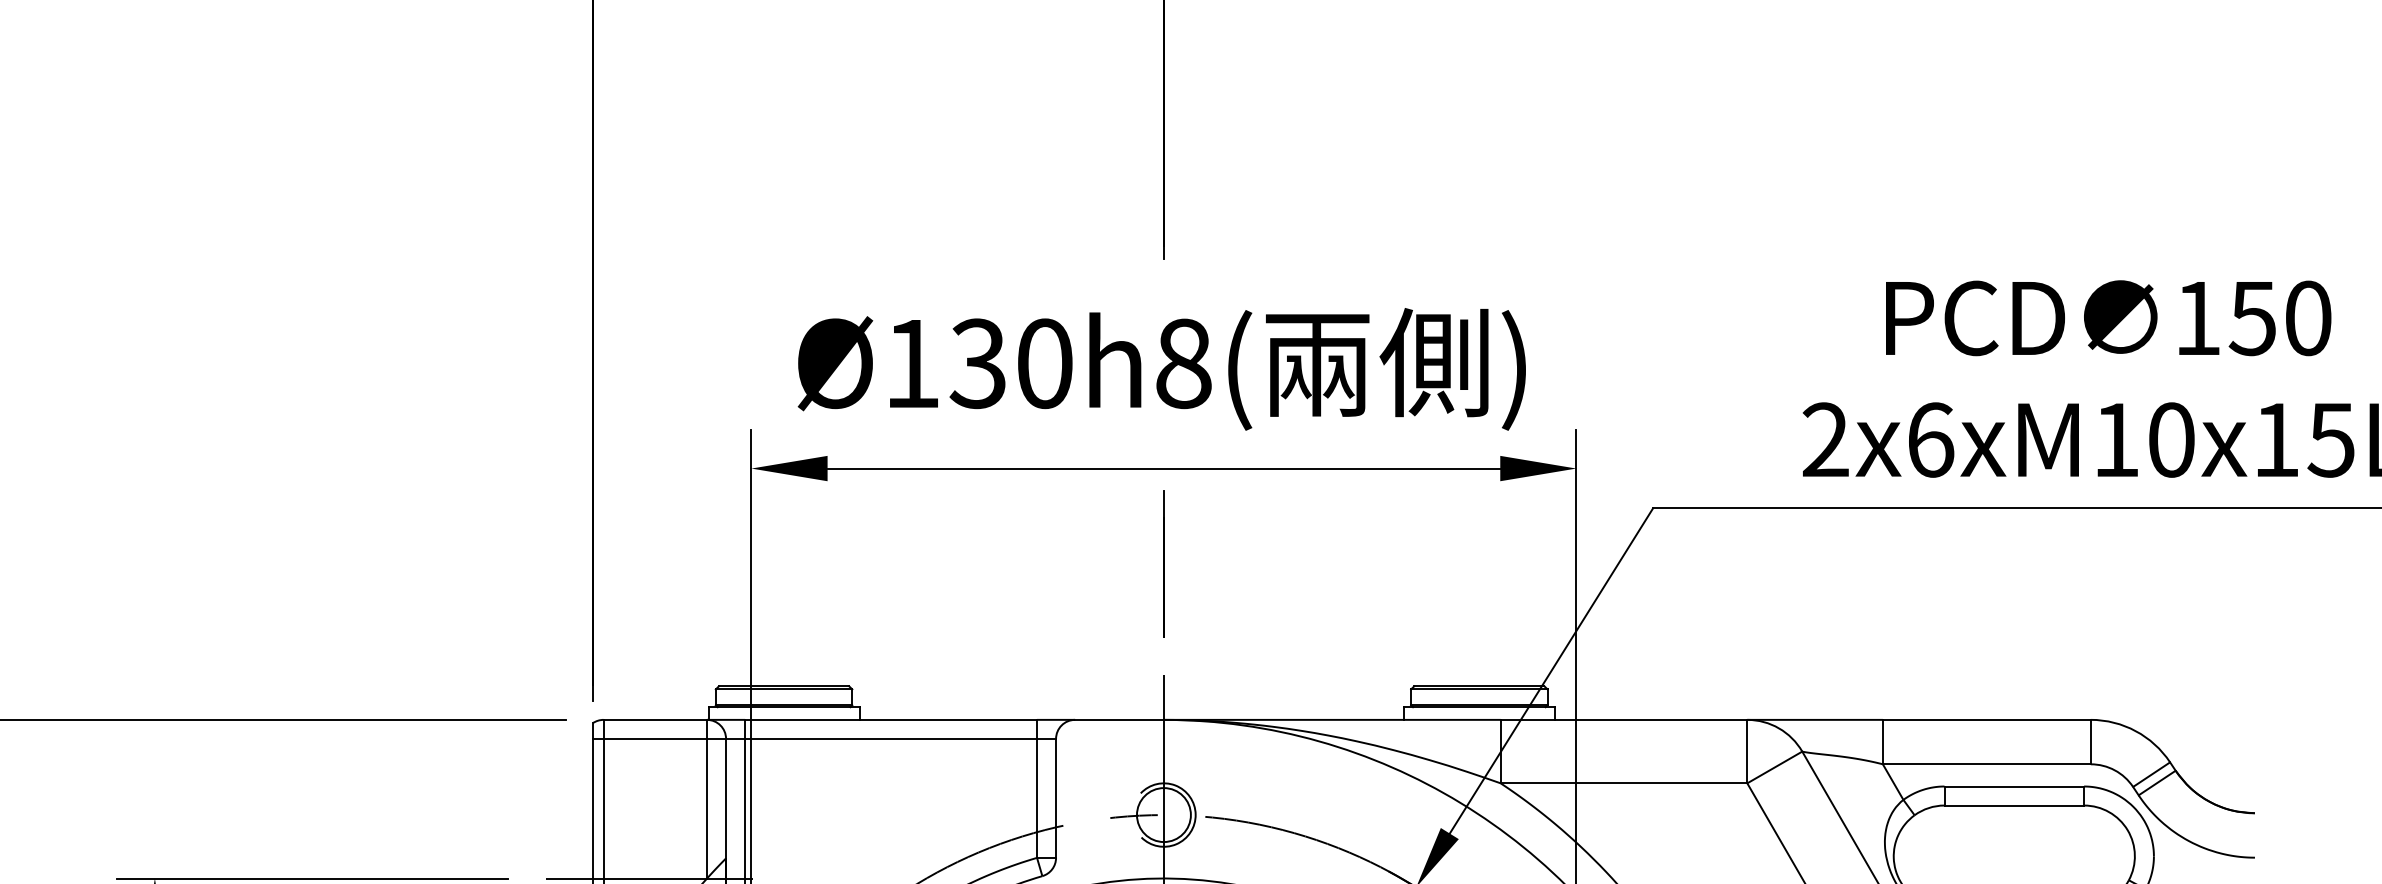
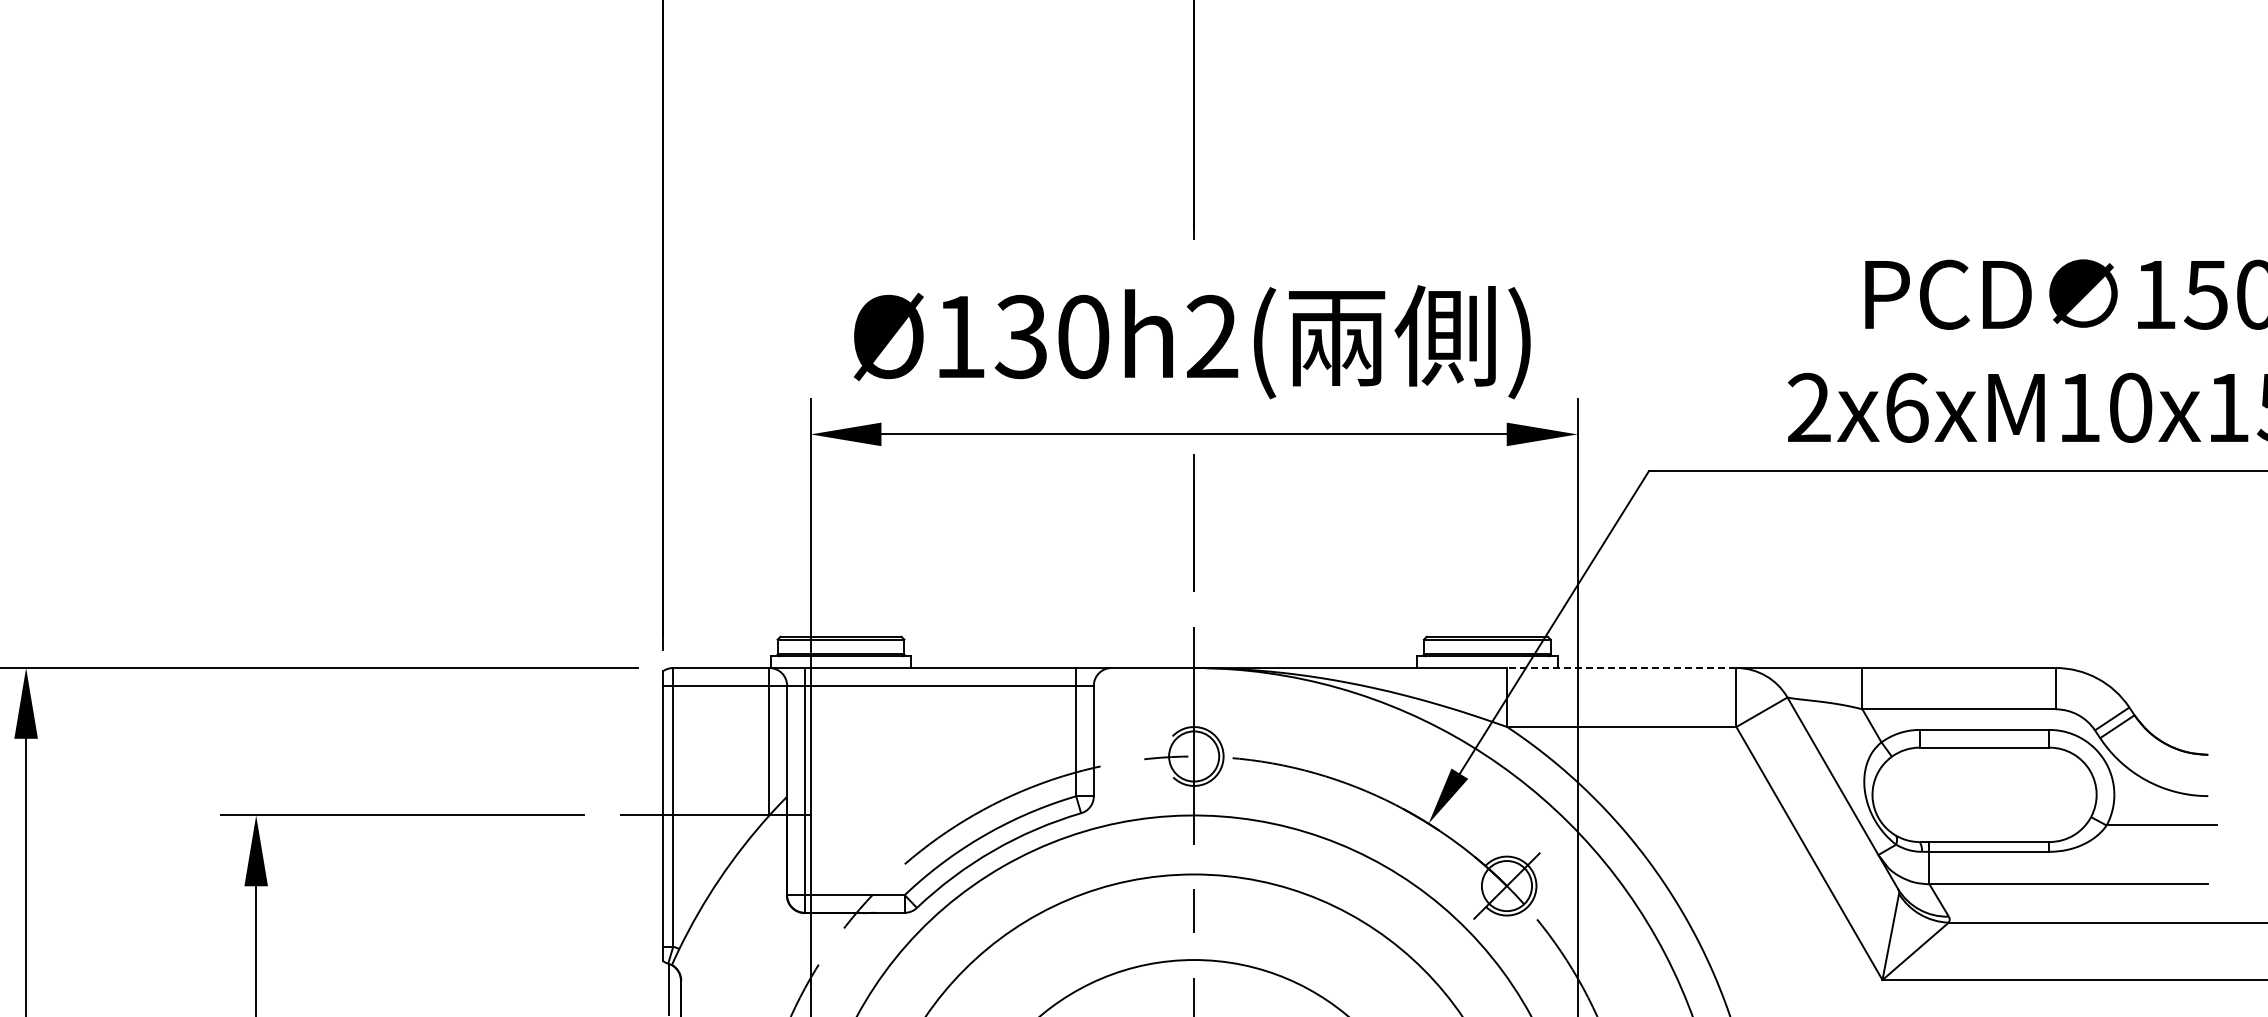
text: (1183, 363) -> (1212, 336), Ø130h8( -> Ø130h2(
line: (1623, 720) -> (1621, 668), solid -> dashed

